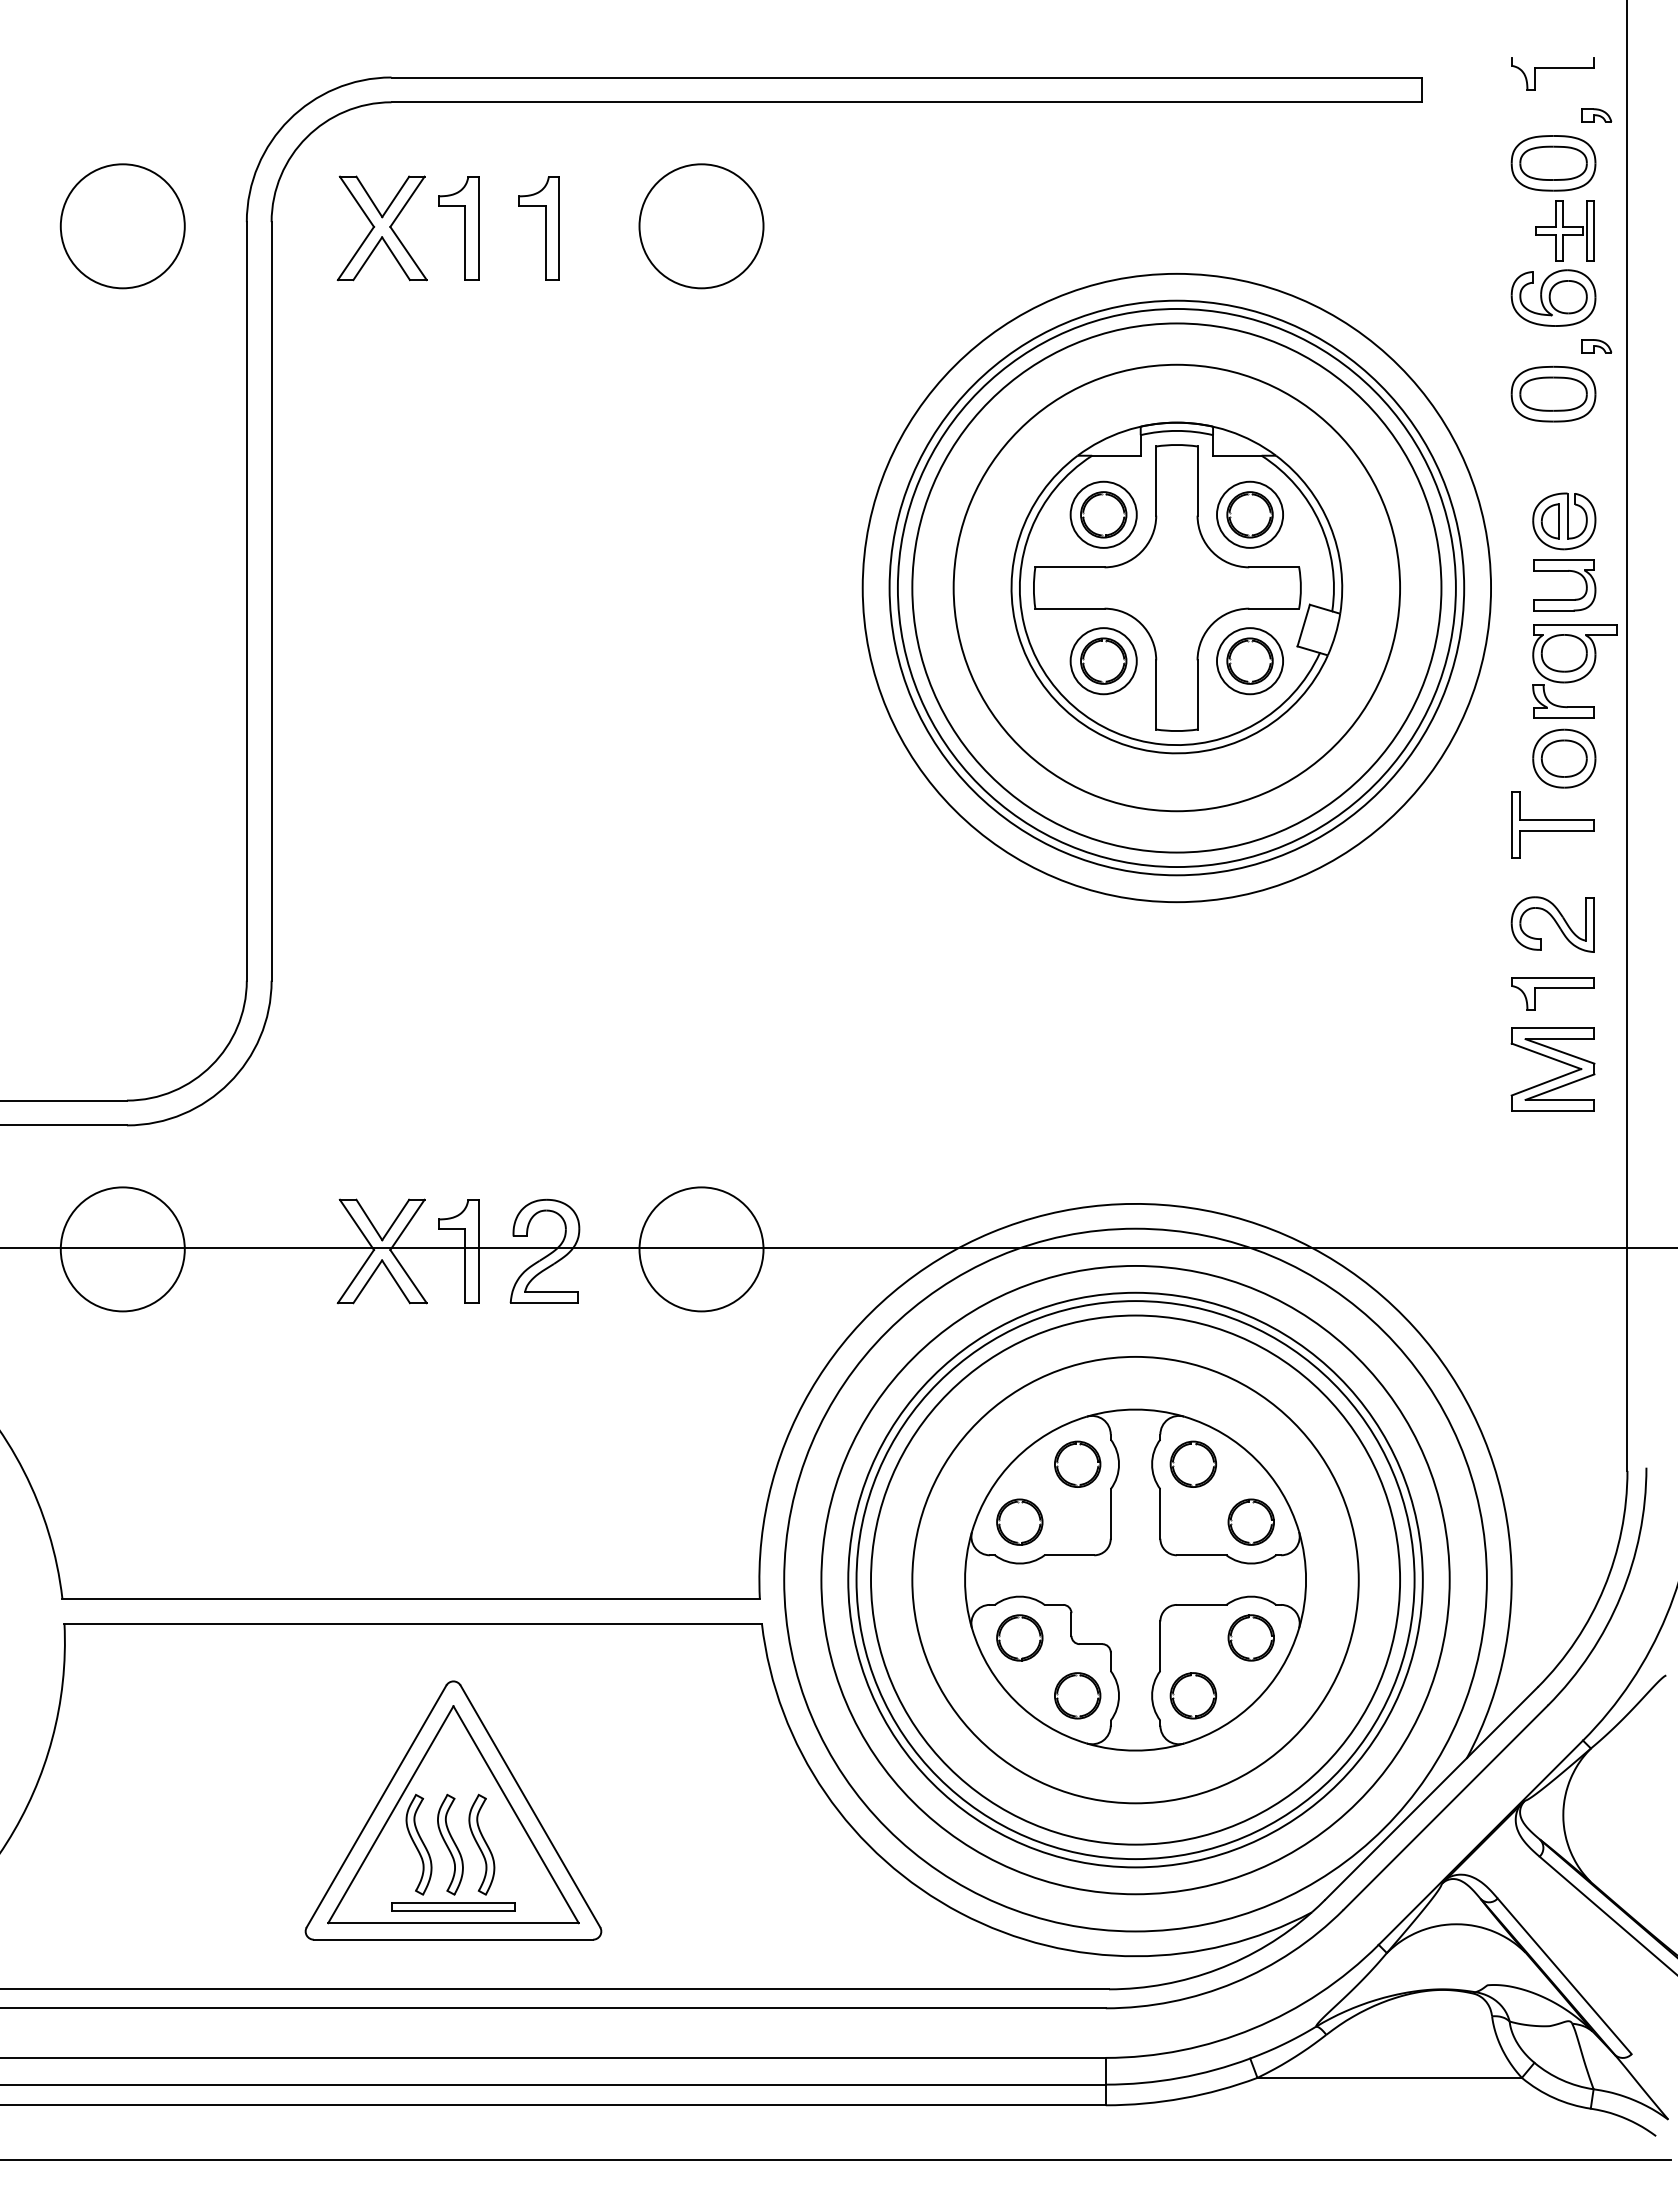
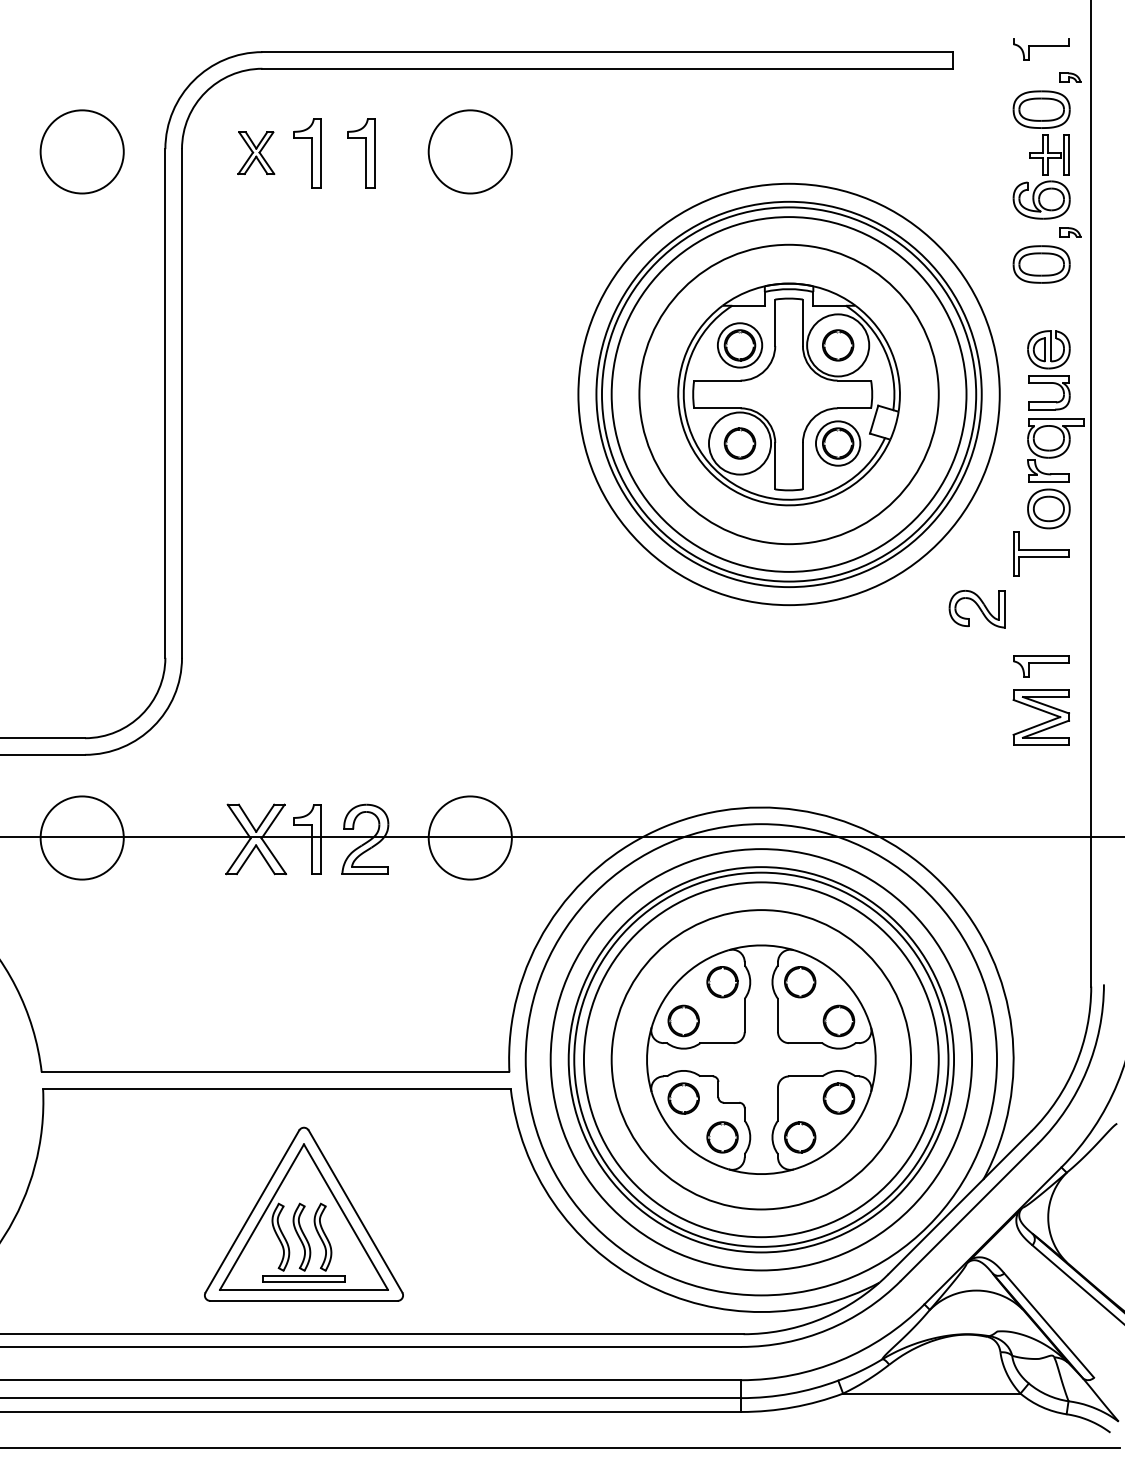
part: (382, 227) -> (256, 152), size x0.6
circle: (1249, 514) -> (837, 345), size x1.4
circle: (1102, 661) -> (739, 443), size x1.4
part: (1551, 925) -> (976, 609), moved

